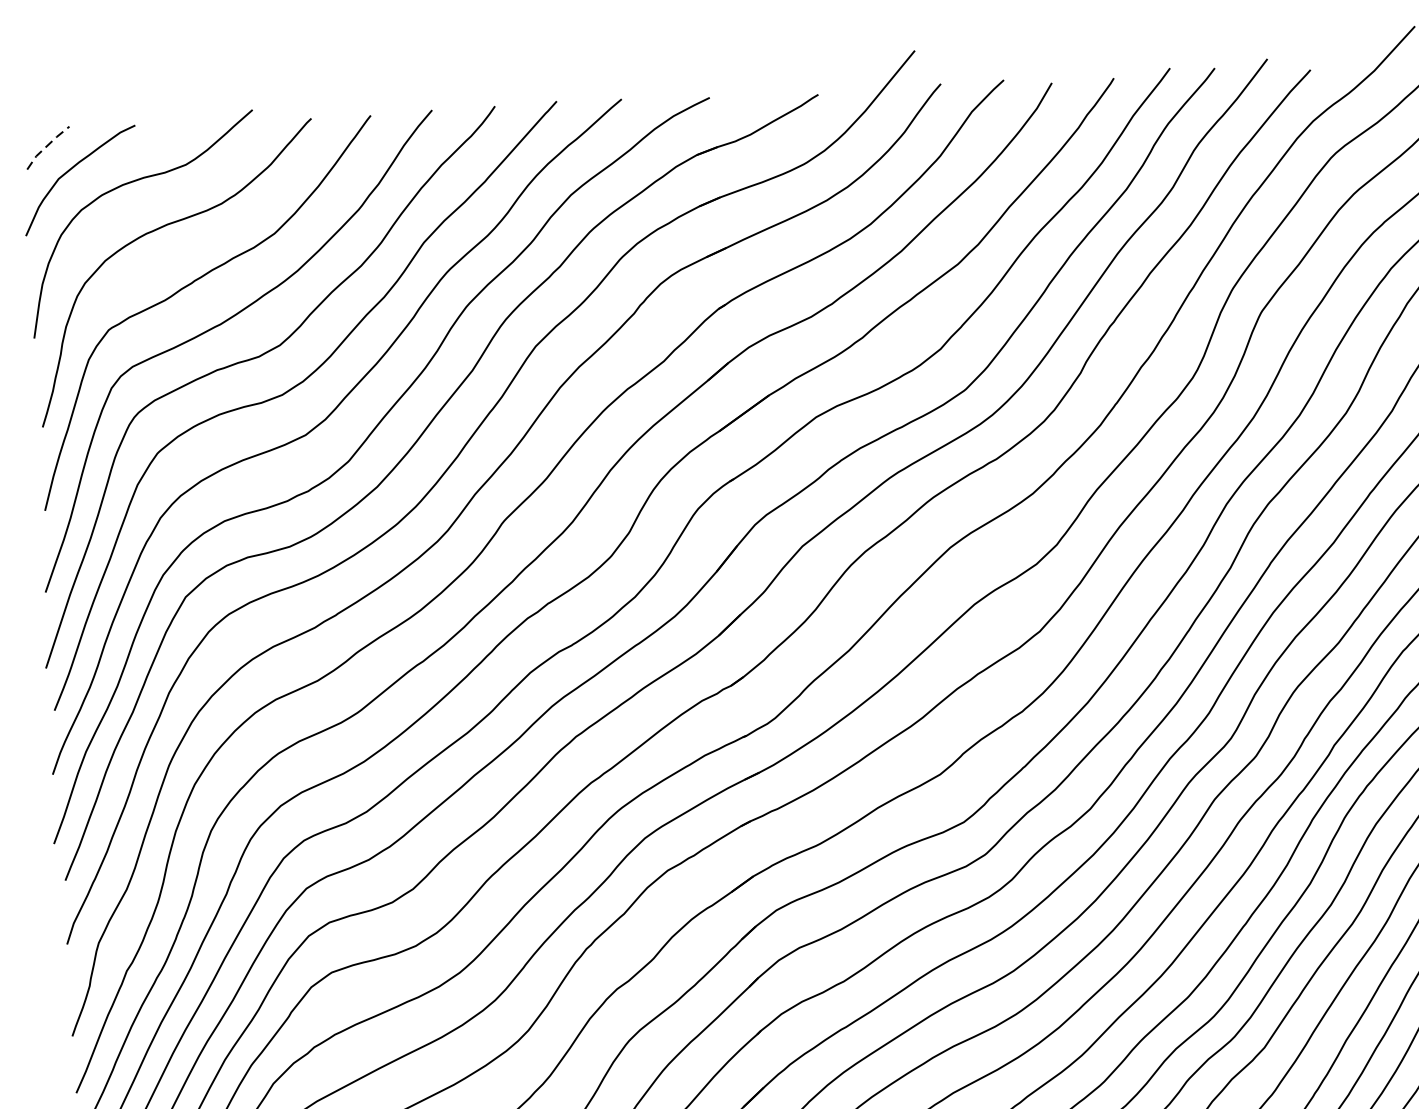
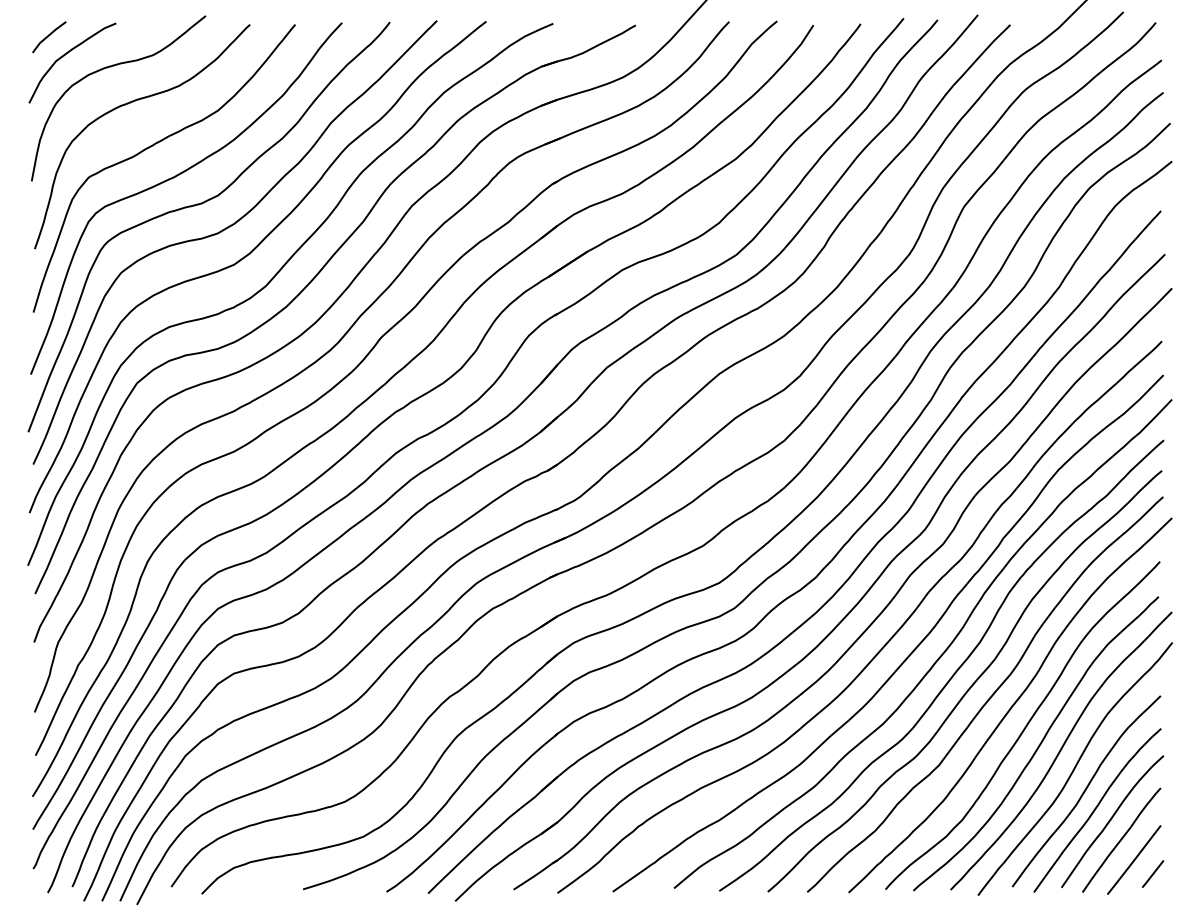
line: (47, 147) -> (48, 36), dashed -> solid

